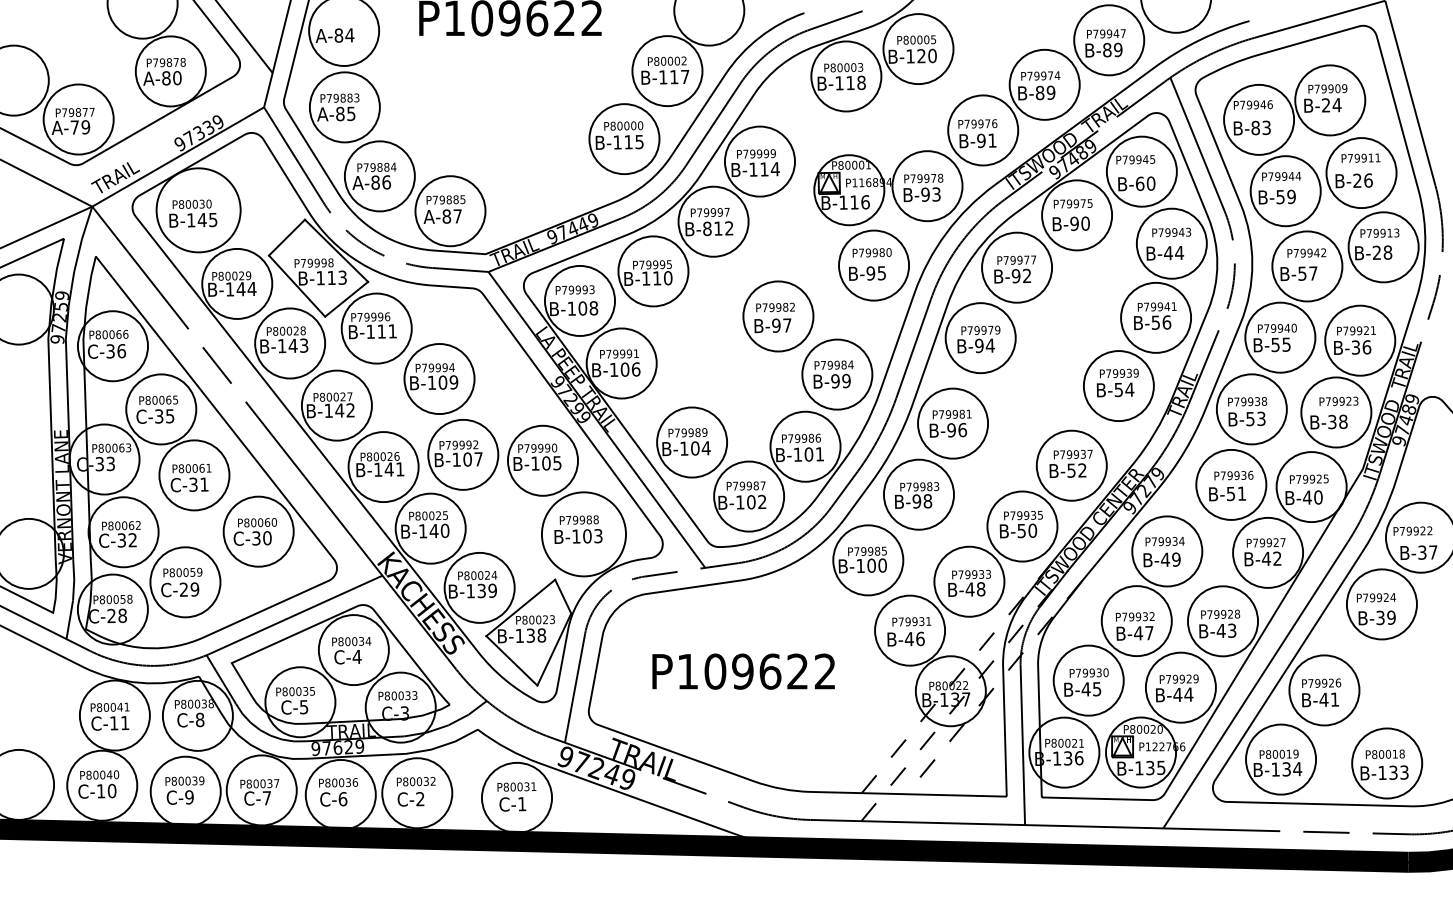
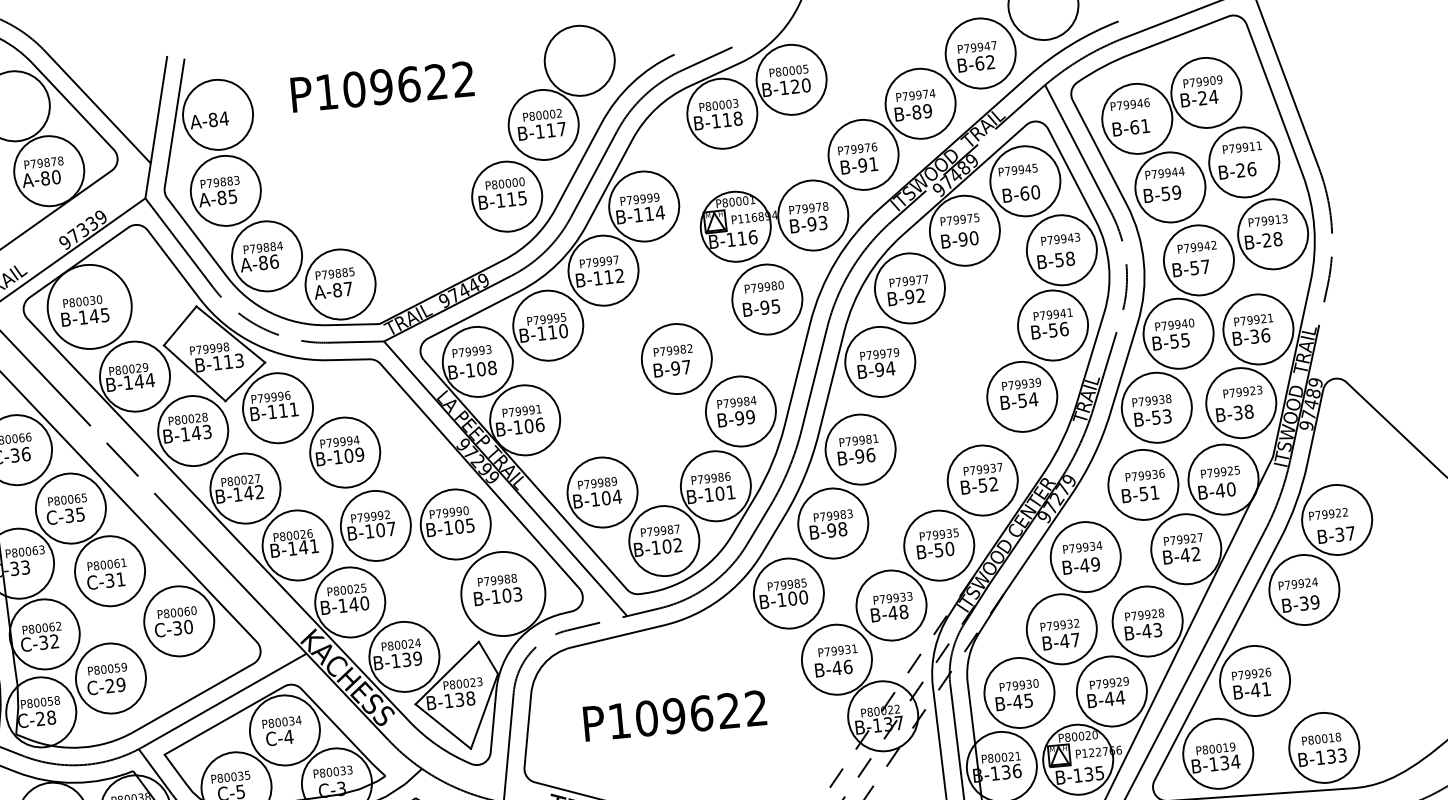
text: (1112, 49) -> (984, 62), B-89 -> B-62
text: (1260, 127) -> (1139, 126), B-83 -> B-61
text: (707, 228) -> (598, 277), B-812 -> B-112
text: (1174, 252) -> (1065, 258), B-44 -> B-58

